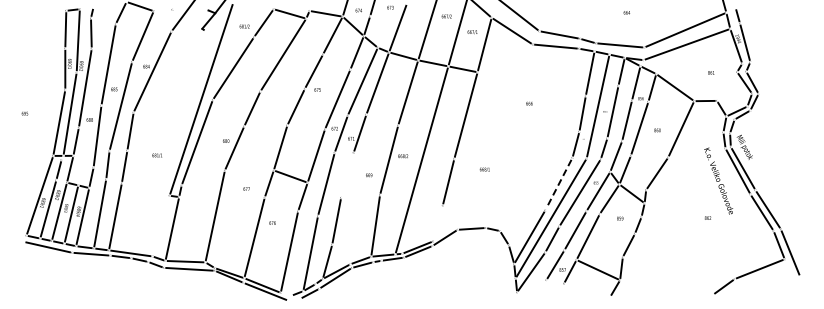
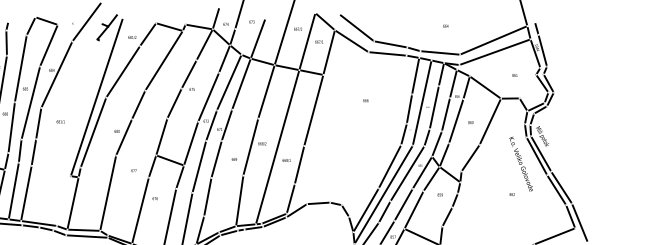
text: (156, 155) -> (60, 121), moved
text: (484, 169) -> (286, 160), moved
line: (347, 175) -> (216, 159), added
line: (558, 184) -> (389, 166), dashed -> solid
line: (437, 223) -> (290, 198), added

